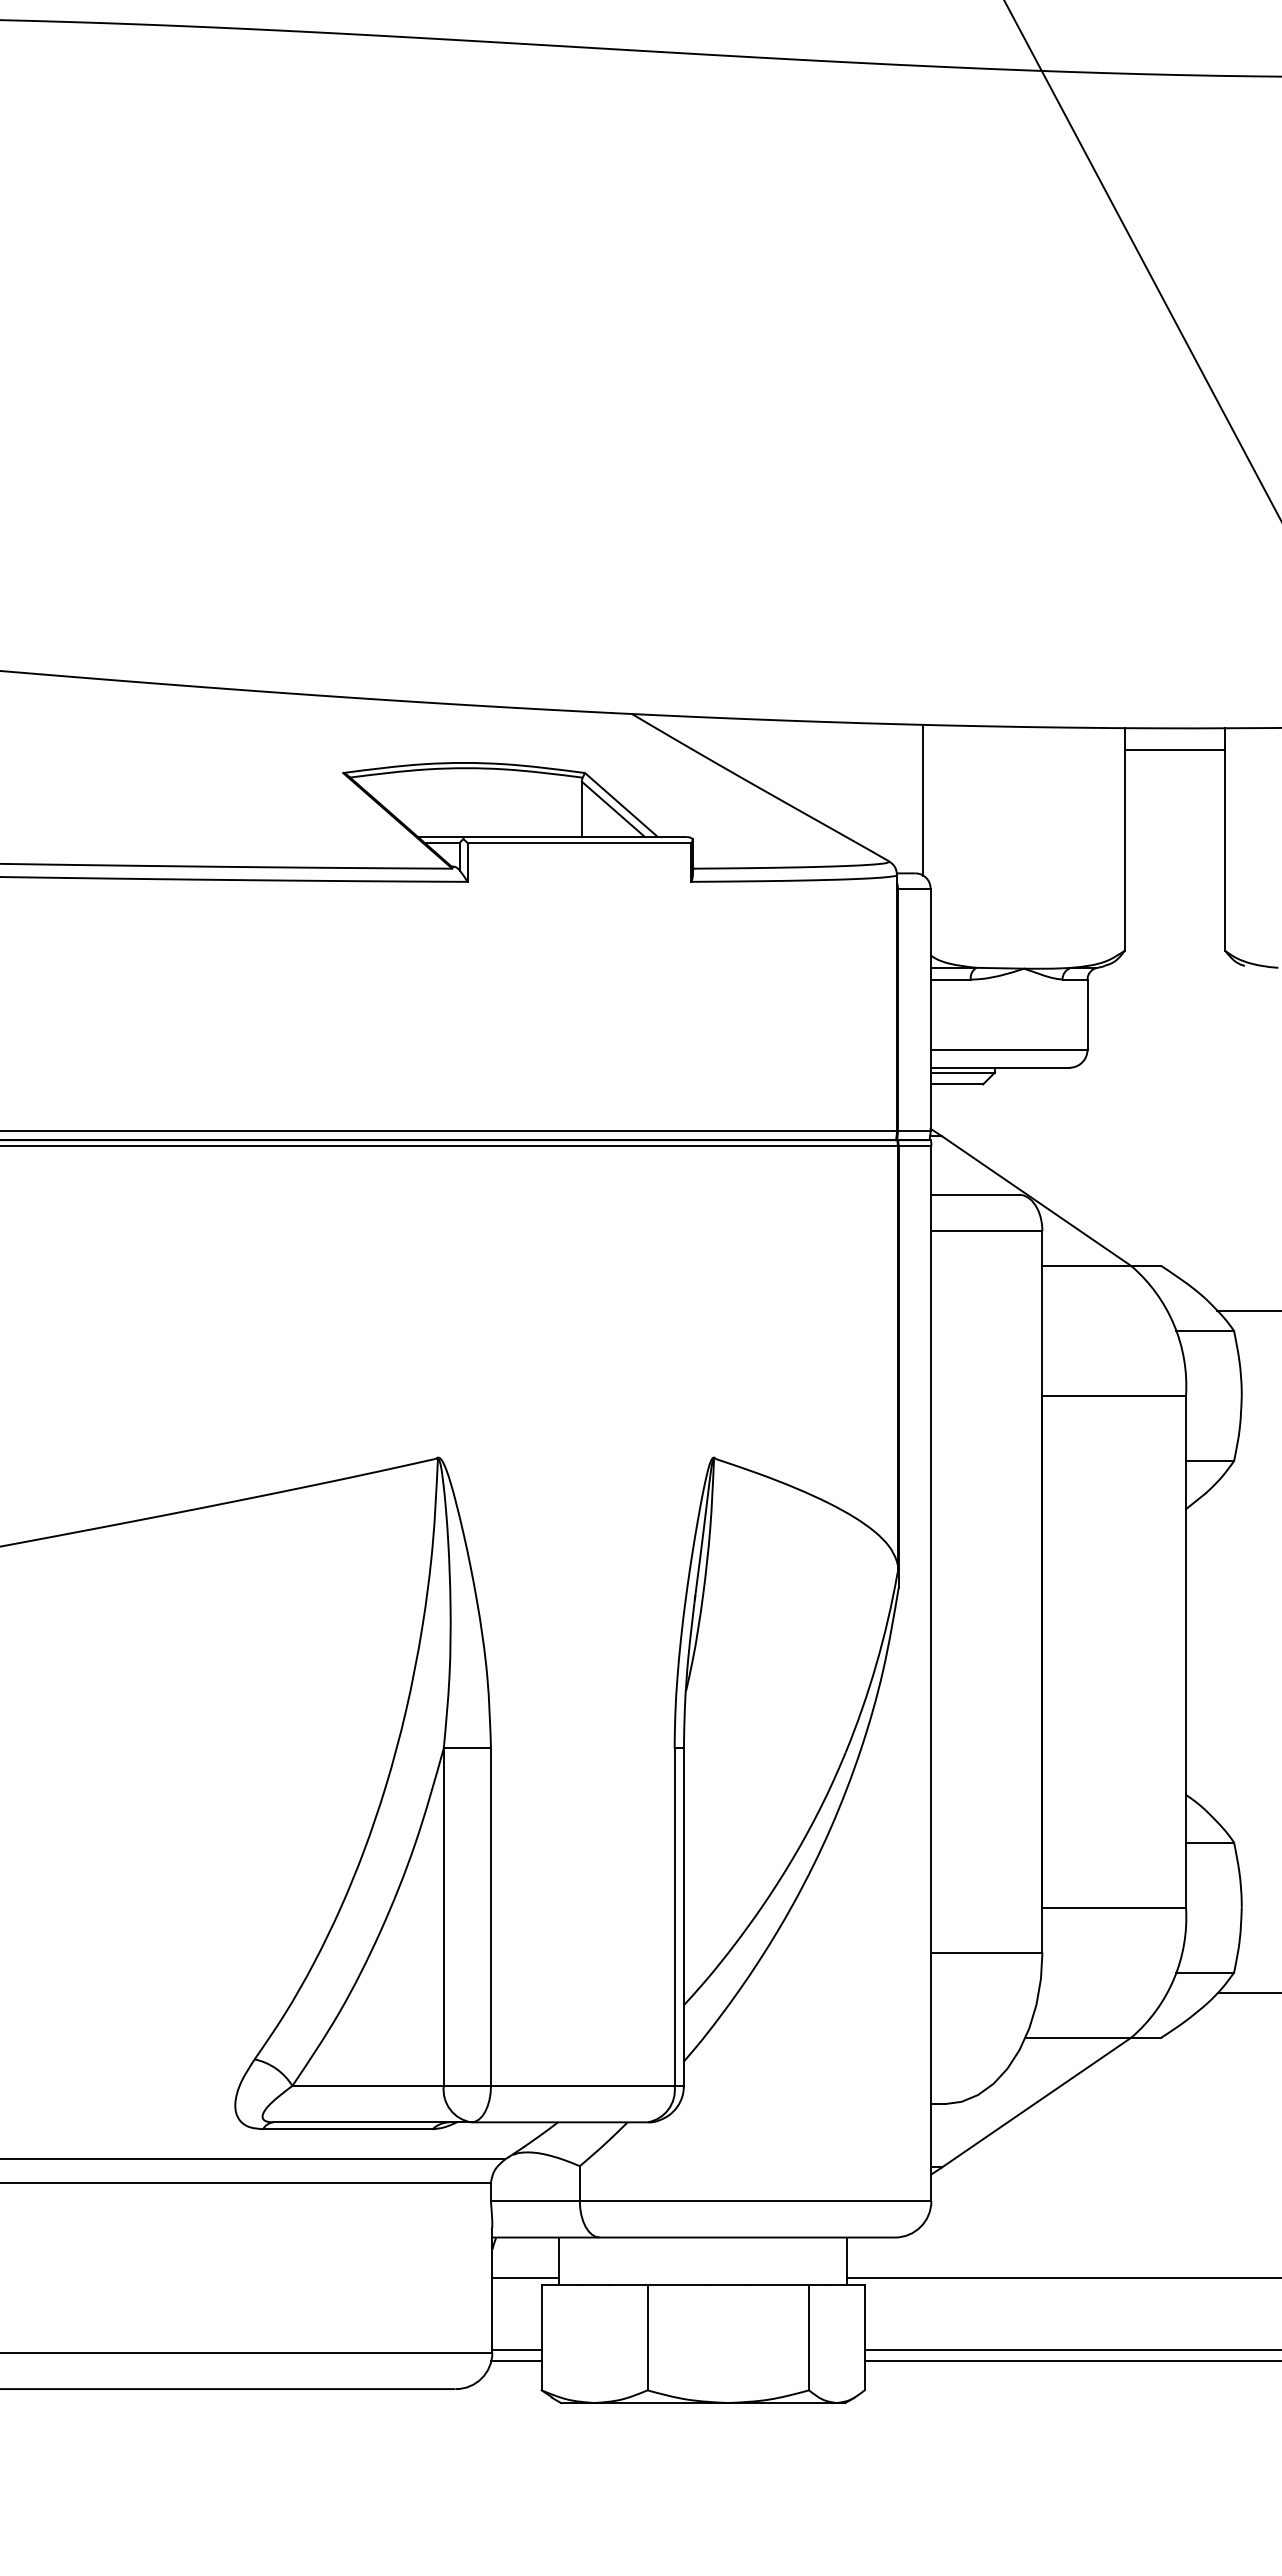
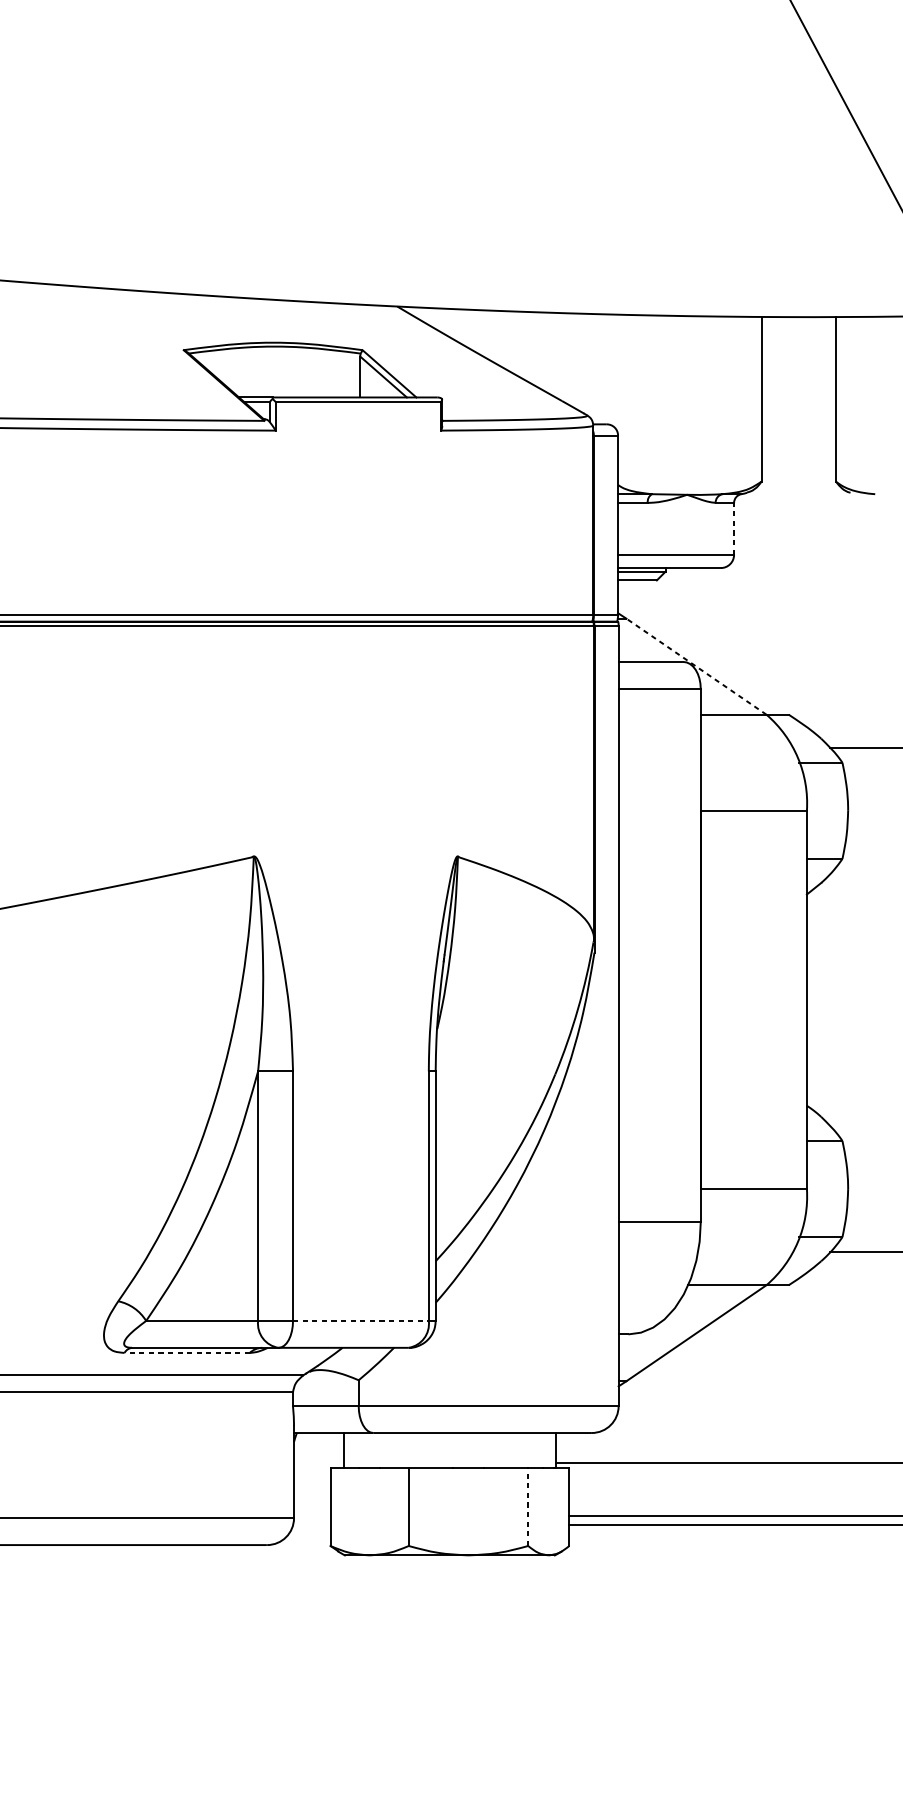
line: (1174, 750) -> (798, 333), removed
line: (923, 799) -> (612, 369), removed
line: (1087, 1014) -> (734, 528), solid -> dashed
line: (1036, 1201) -> (696, 666), solid -> dashed
line: (582, 2085) -> (360, 1320), solid -> dashed
line: (347, 2129) -> (186, 1353), solid -> dashed
line: (525, 2277) -> (318, 1462), removed
line: (809, 2337) -> (528, 1506), solid -> dashed
line: (516, 2349) -> (311, 1515), removed
line: (516, 2361) -> (311, 1524), removed

